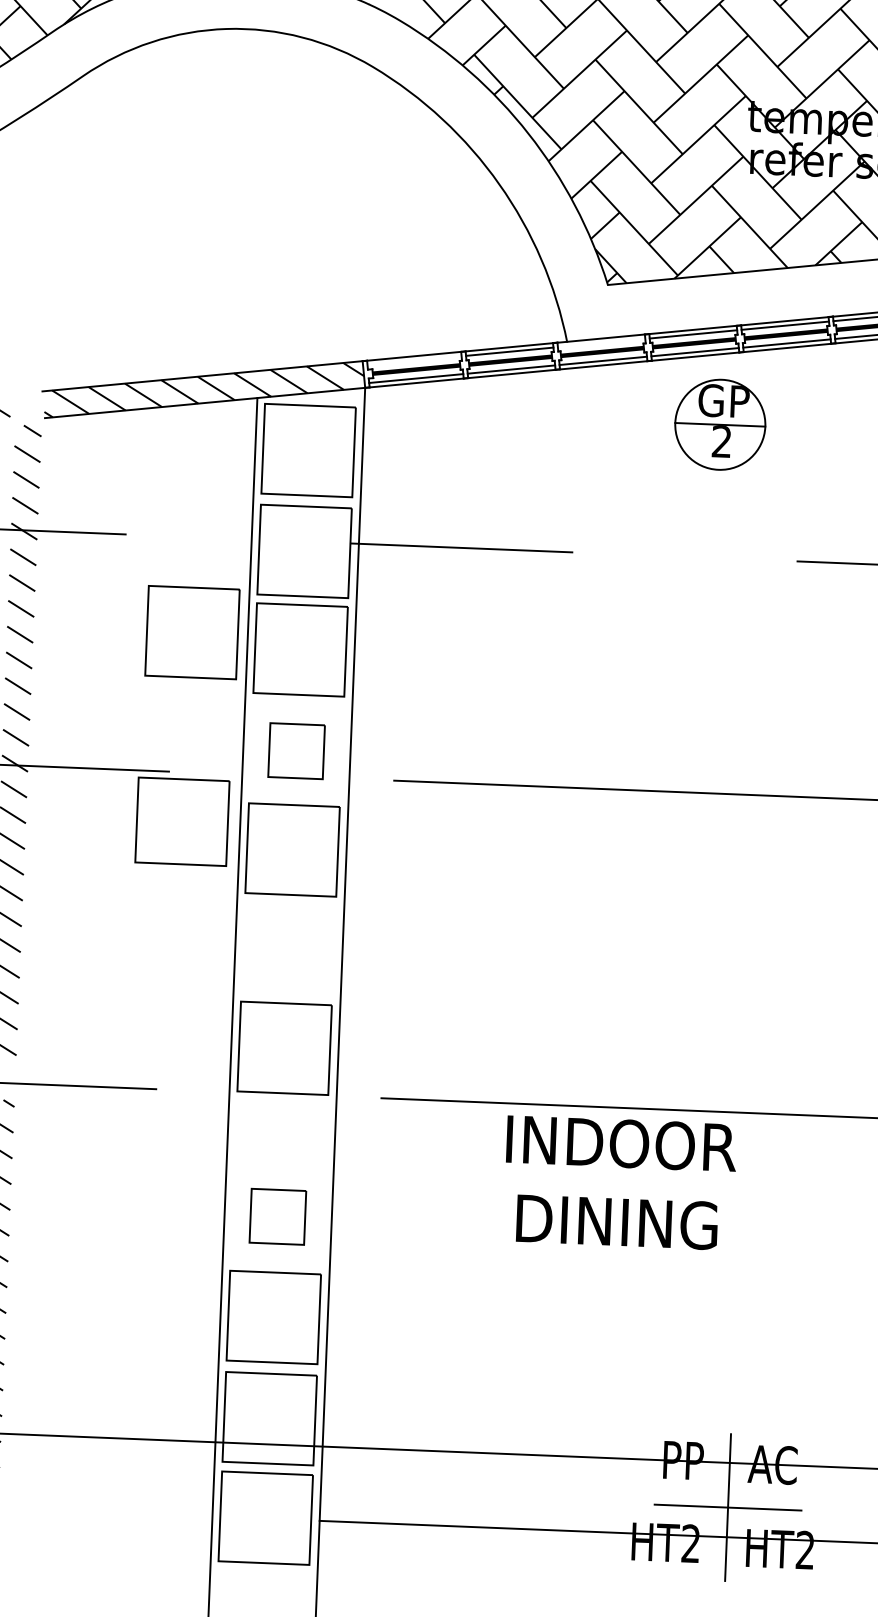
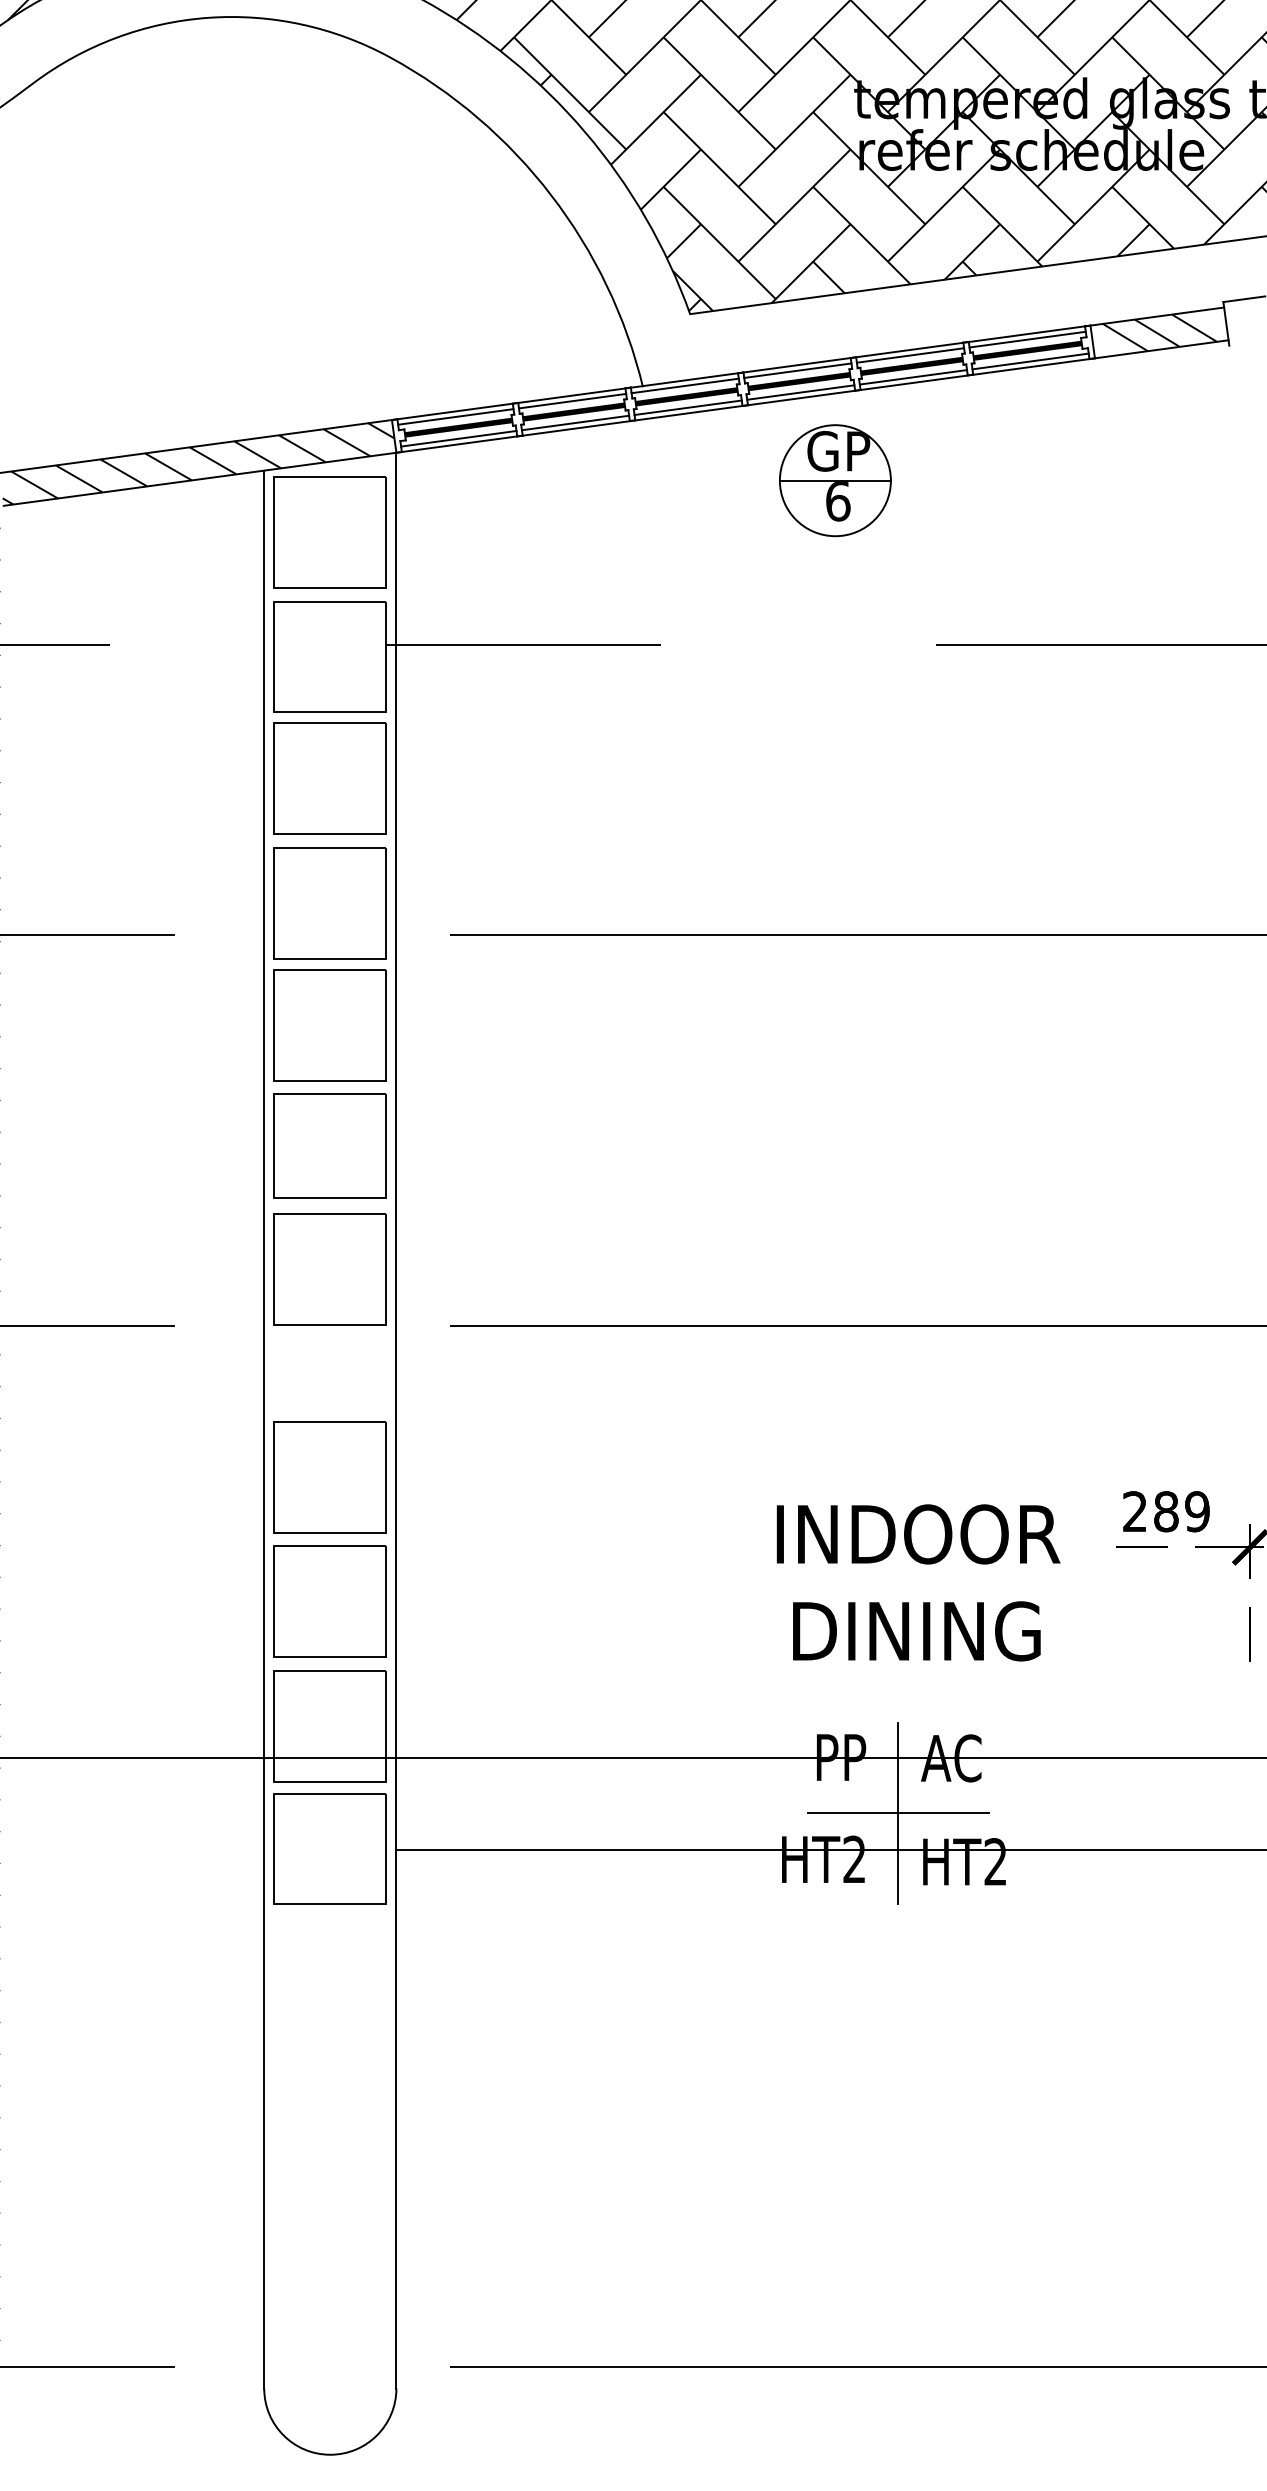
line: (601, 342) -> (684, 385), added
line: (414, 360) -> (455, 416), added
text: (722, 441) -> (838, 501), 2 -> 6
part: (192, 632) -> (195, 762), removed
part: (296, 751) -> (329, 903), size x1.67
part: (182, 821) -> (329, 1145), moved
text: (620, 1182) -> (918, 1582), moved
part: (277, 1216) -> (329, 1477), size x1.67

